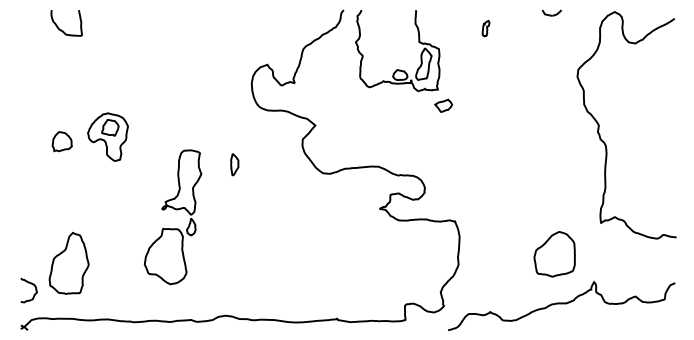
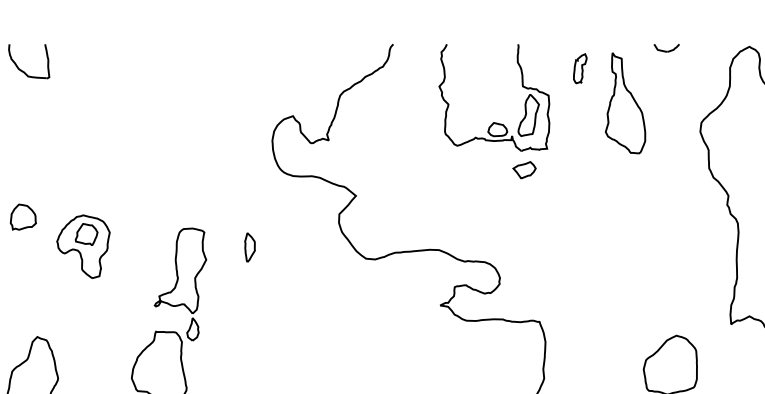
part: (485, 28) -> (579, 68), size x1.43
part: (520, 54) -> (625, 102), added
part: (397, 69) -> (494, 122), moved
part: (107, 136) -> (82, 245), moved

